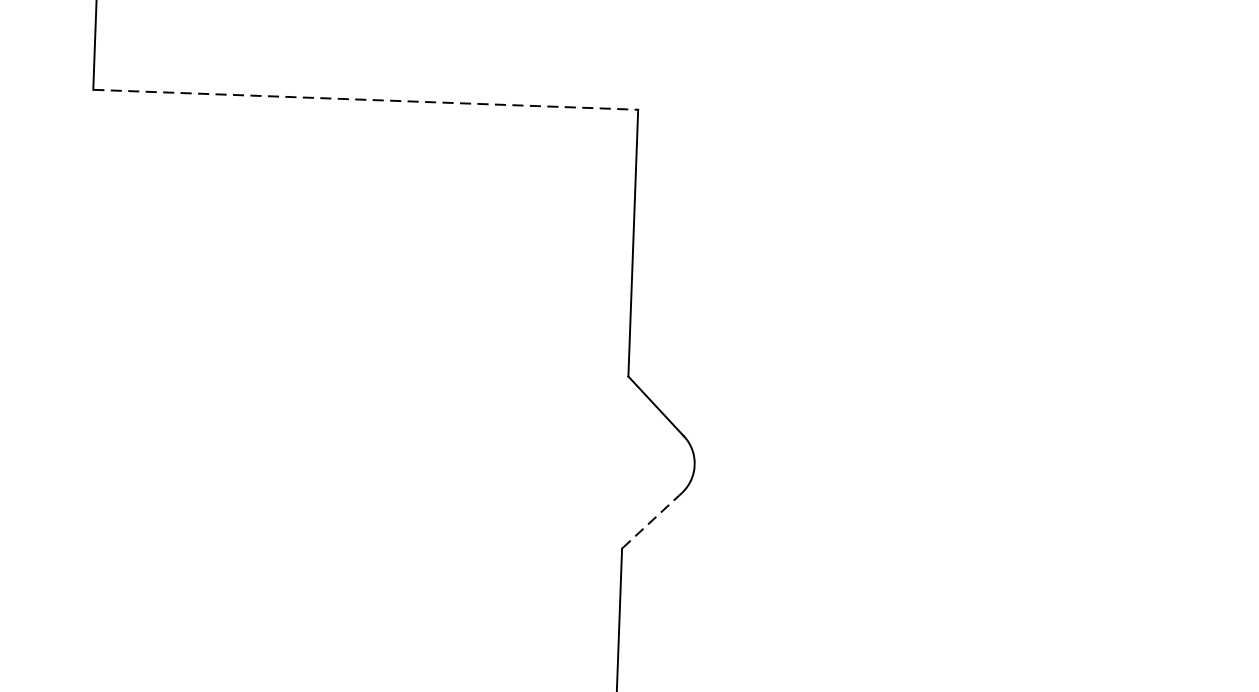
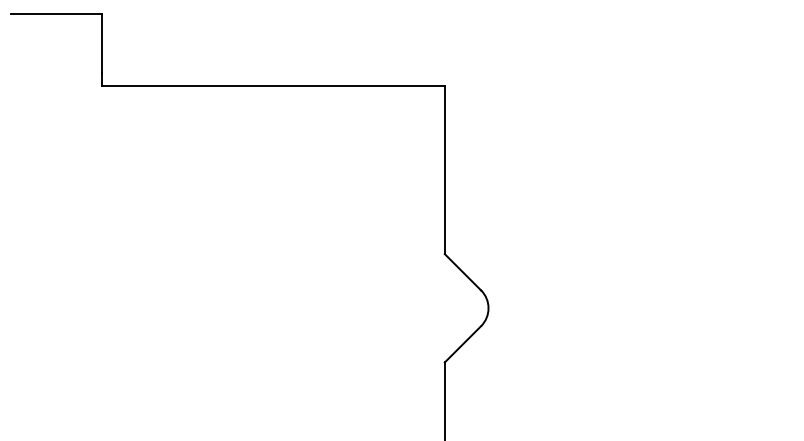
line: (366, 100) -> (273, 86), dashed -> solid
line: (651, 521) -> (462, 344), dashed -> solid

